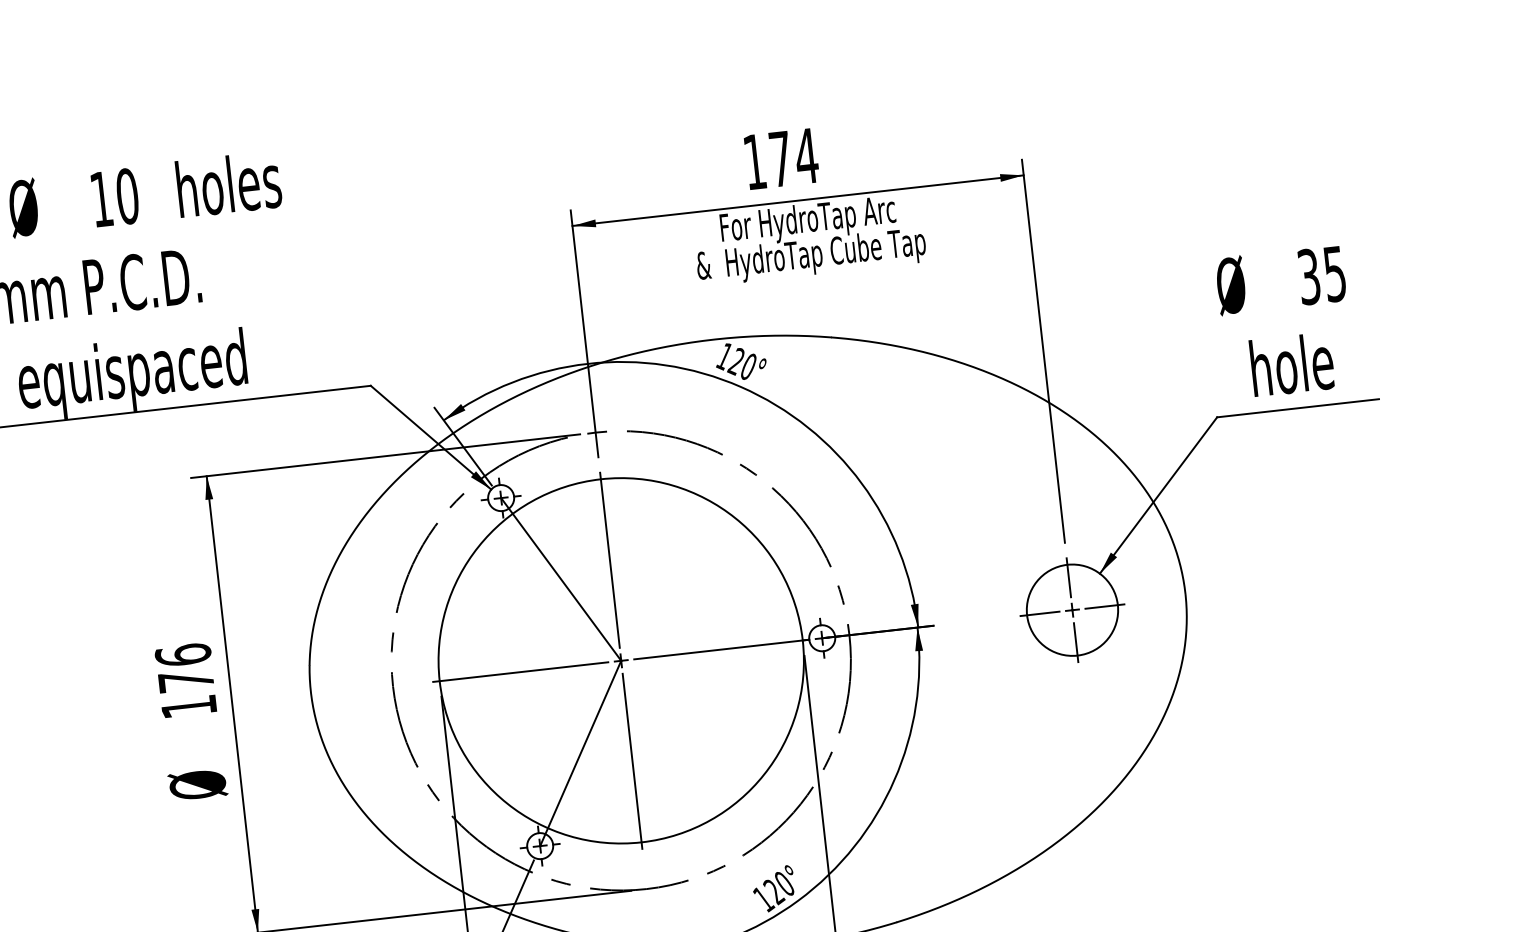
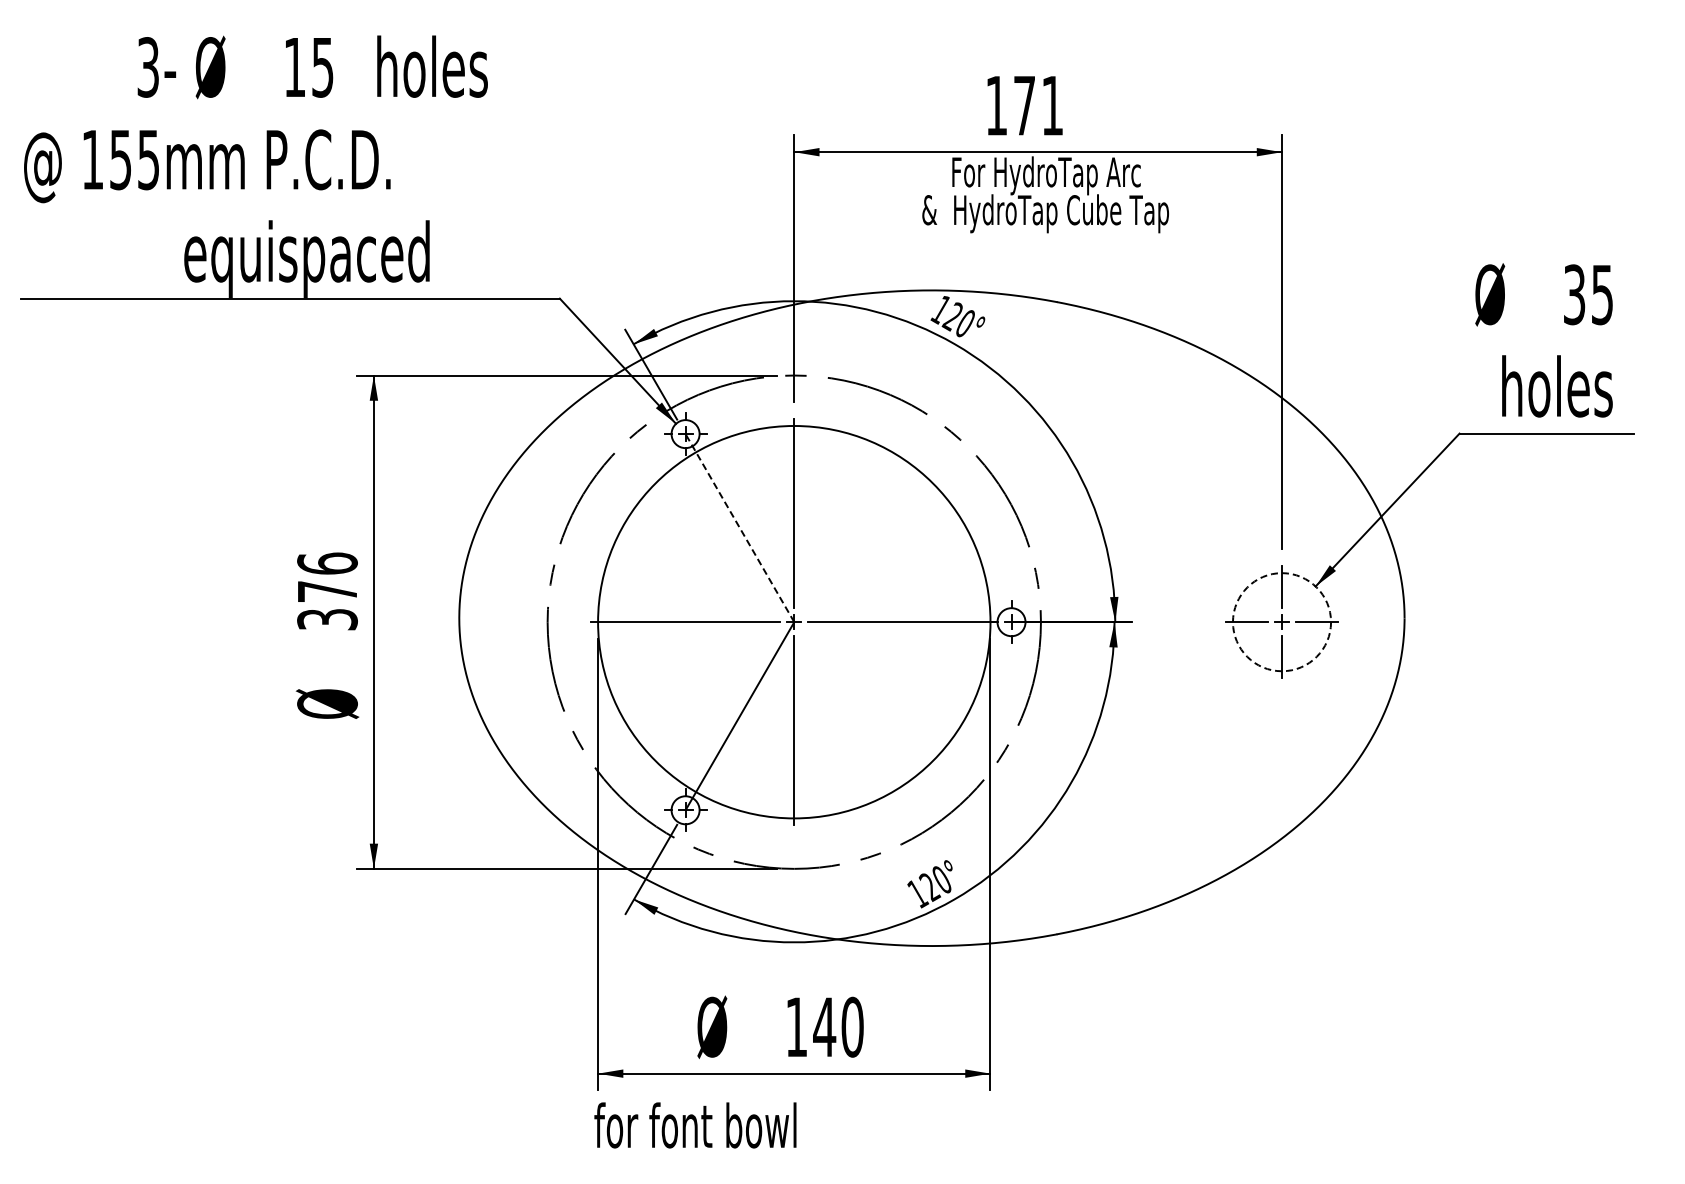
text: (806, 155) -> (1052, 105), 174 -> 171
text: (127, 196) -> (322, 67), 10 -> 15
text: (1346, 366) -> (1603, 394), hole -> holes
line: (560, 579) -> (739, 528), solid -> dashed
circle: (1072, 610) -> (1281, 622), solid -> dashed
text: (189, 706) -> (327, 619), 176 -> 376

